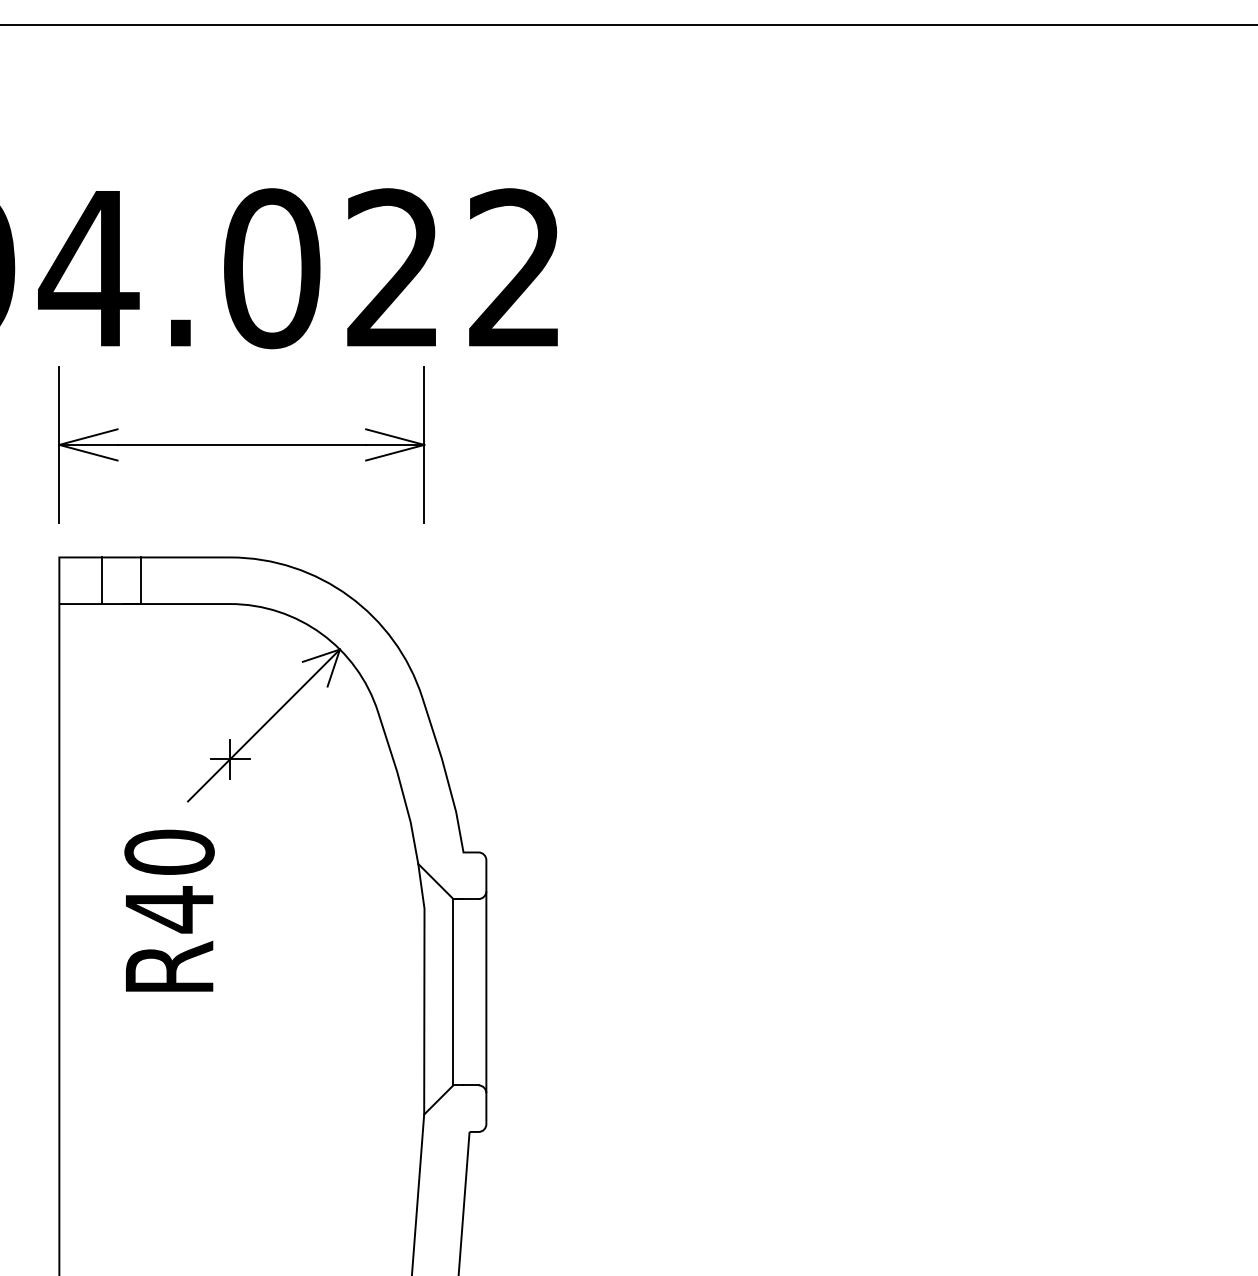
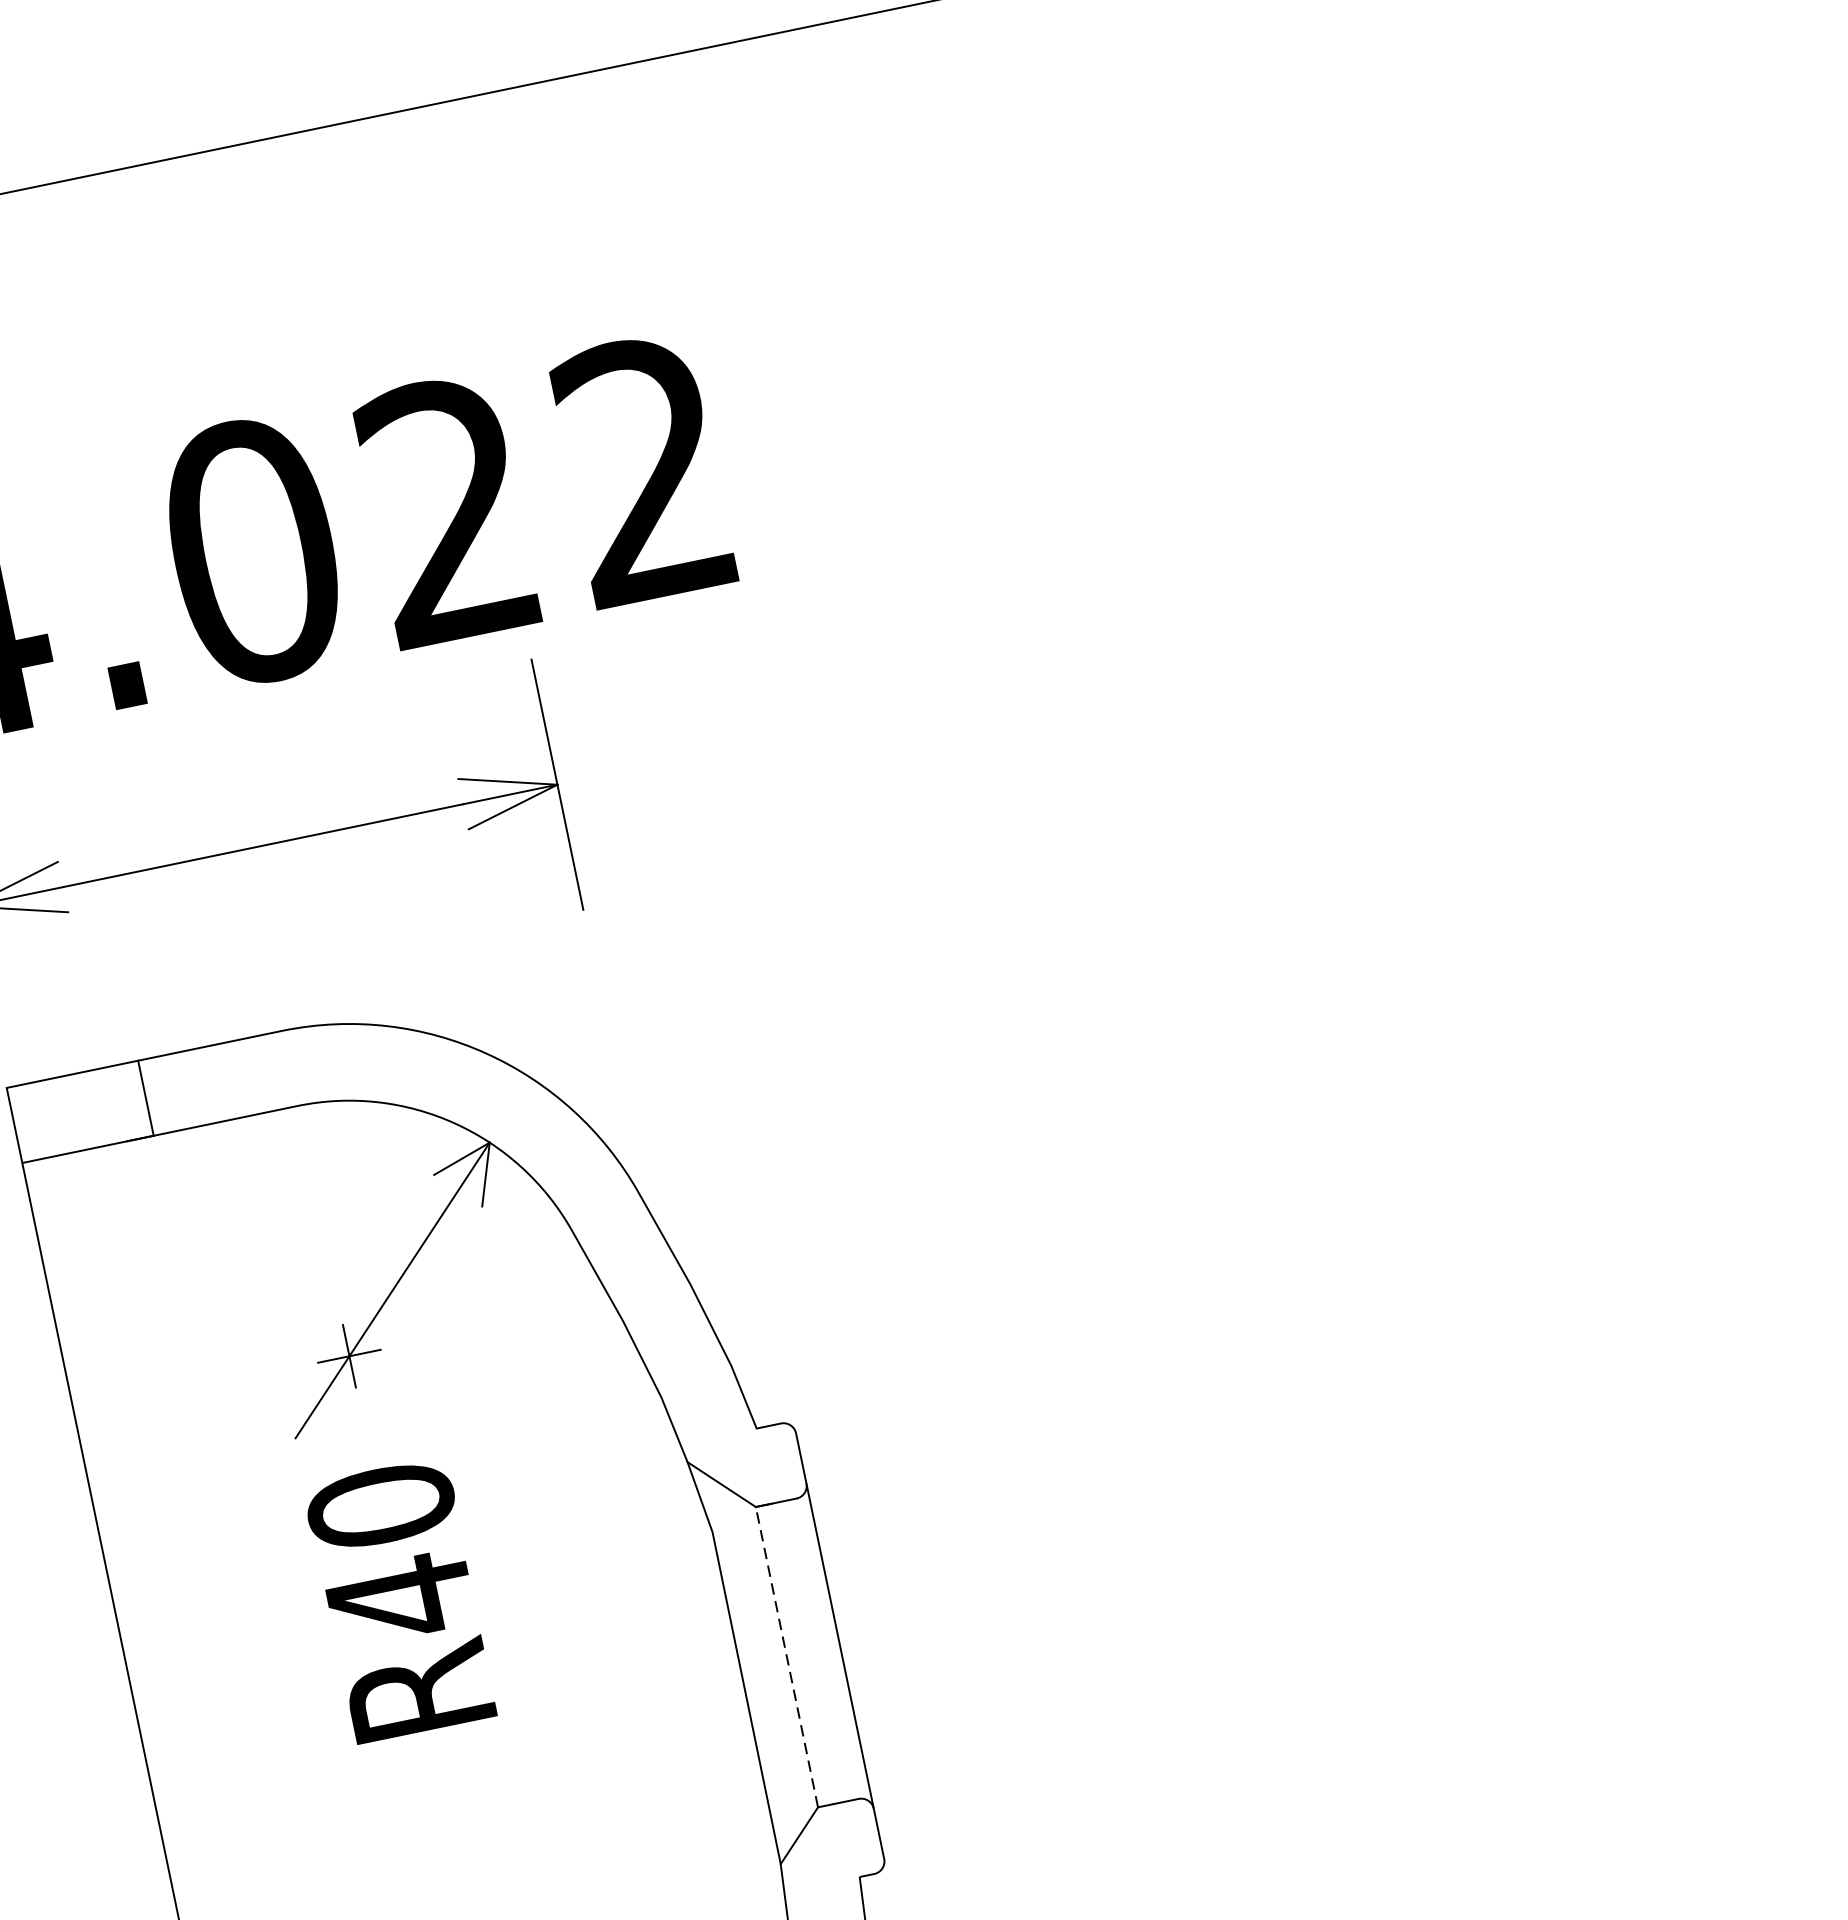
line: (102, 580) -> (83, 1110), removed
text: (169, 910) -> (400, 1599), moved
line: (453, 991) -> (786, 1655), solid -> dashed

